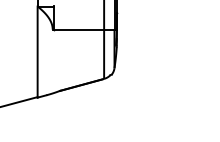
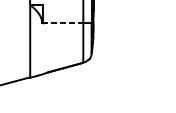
line: (78, 29) -> (62, 23), solid -> dashed

